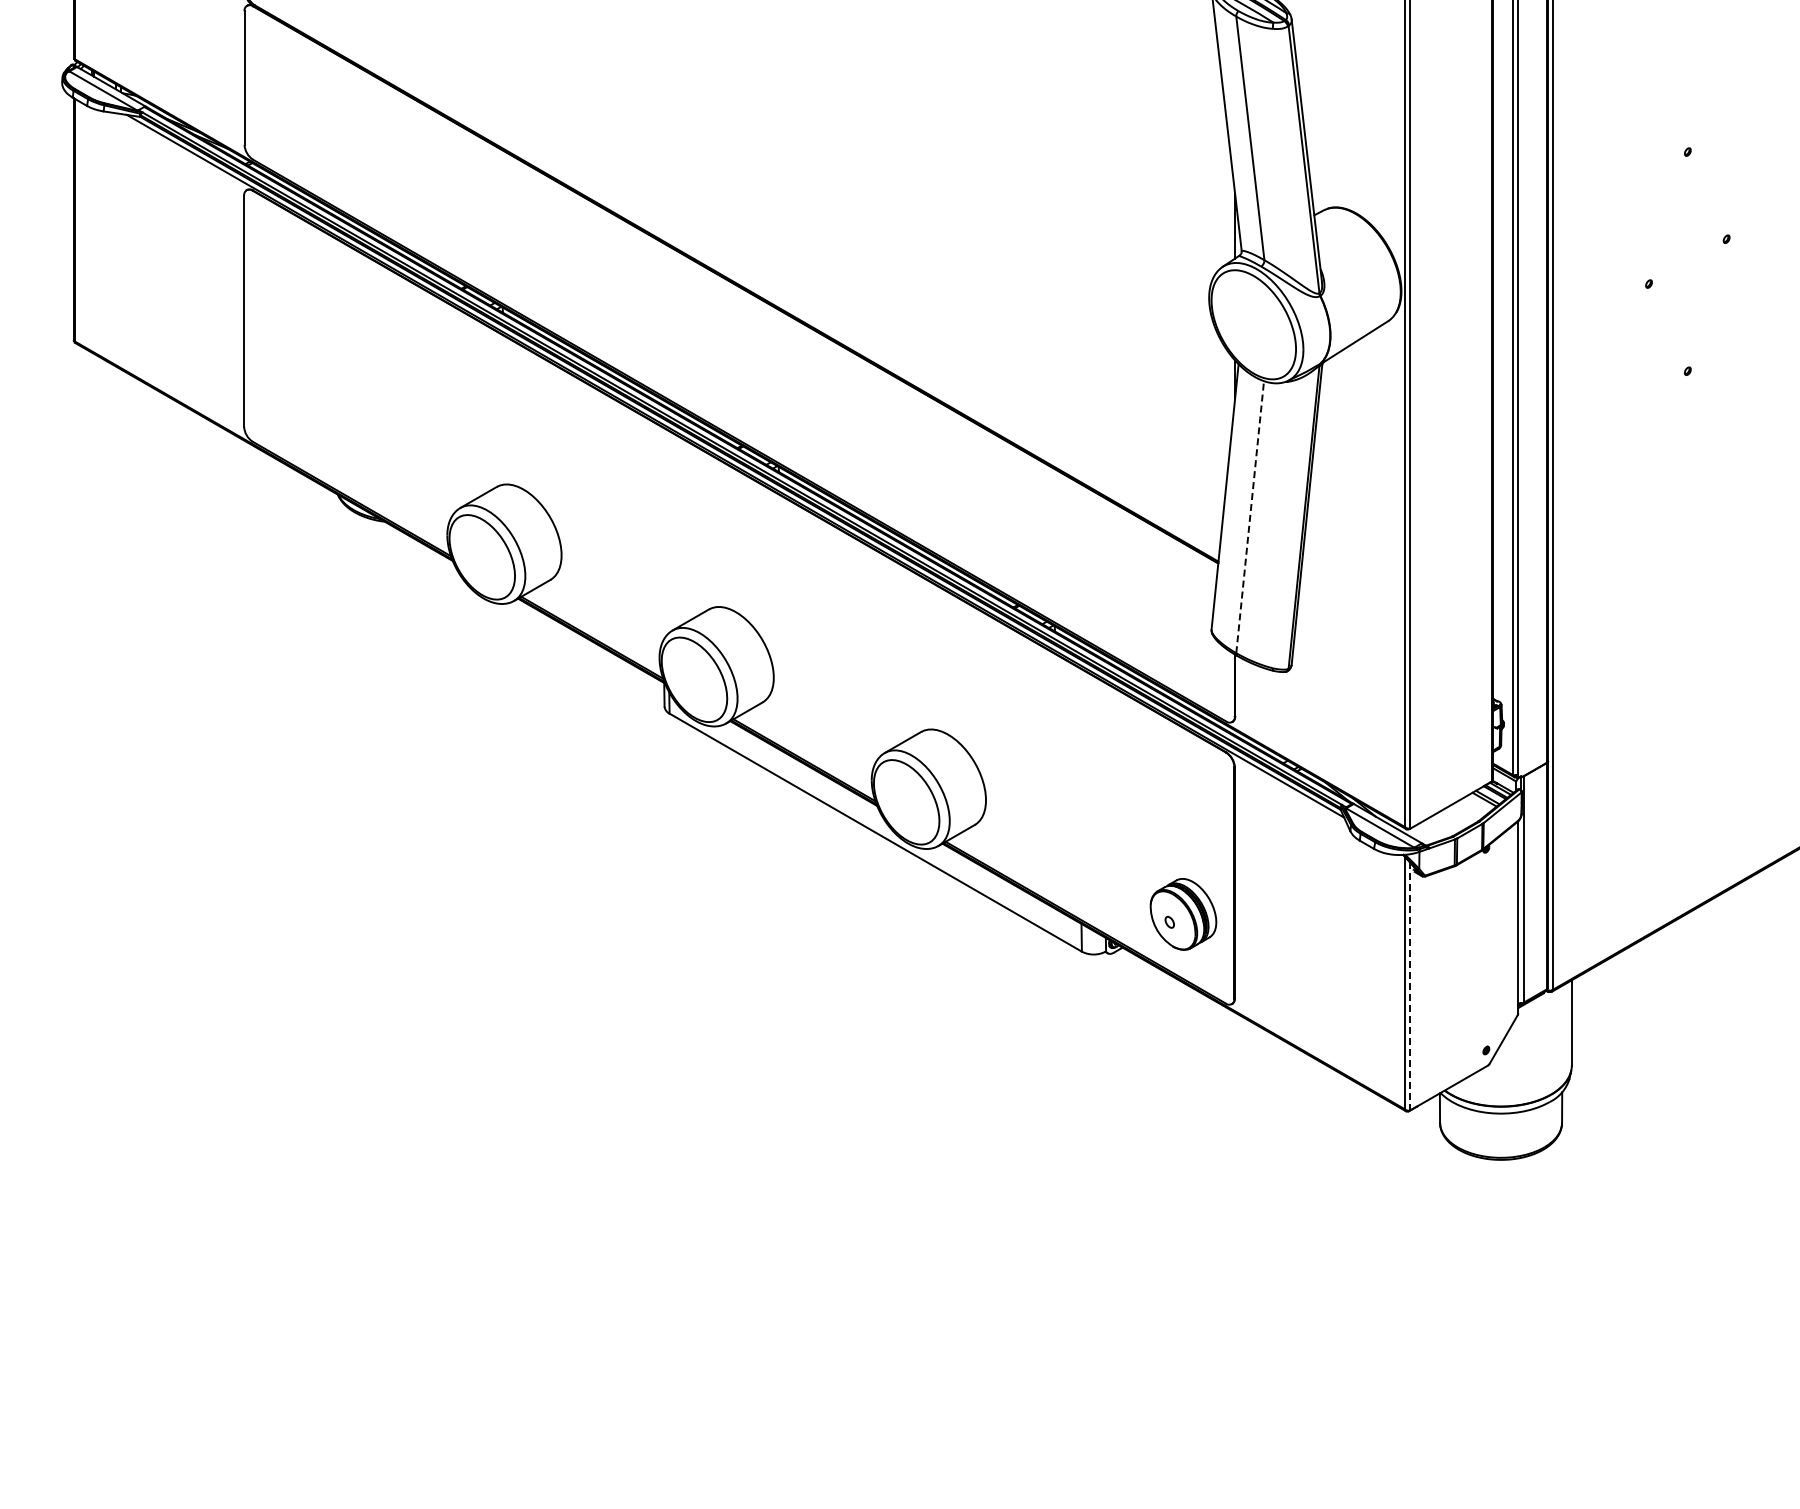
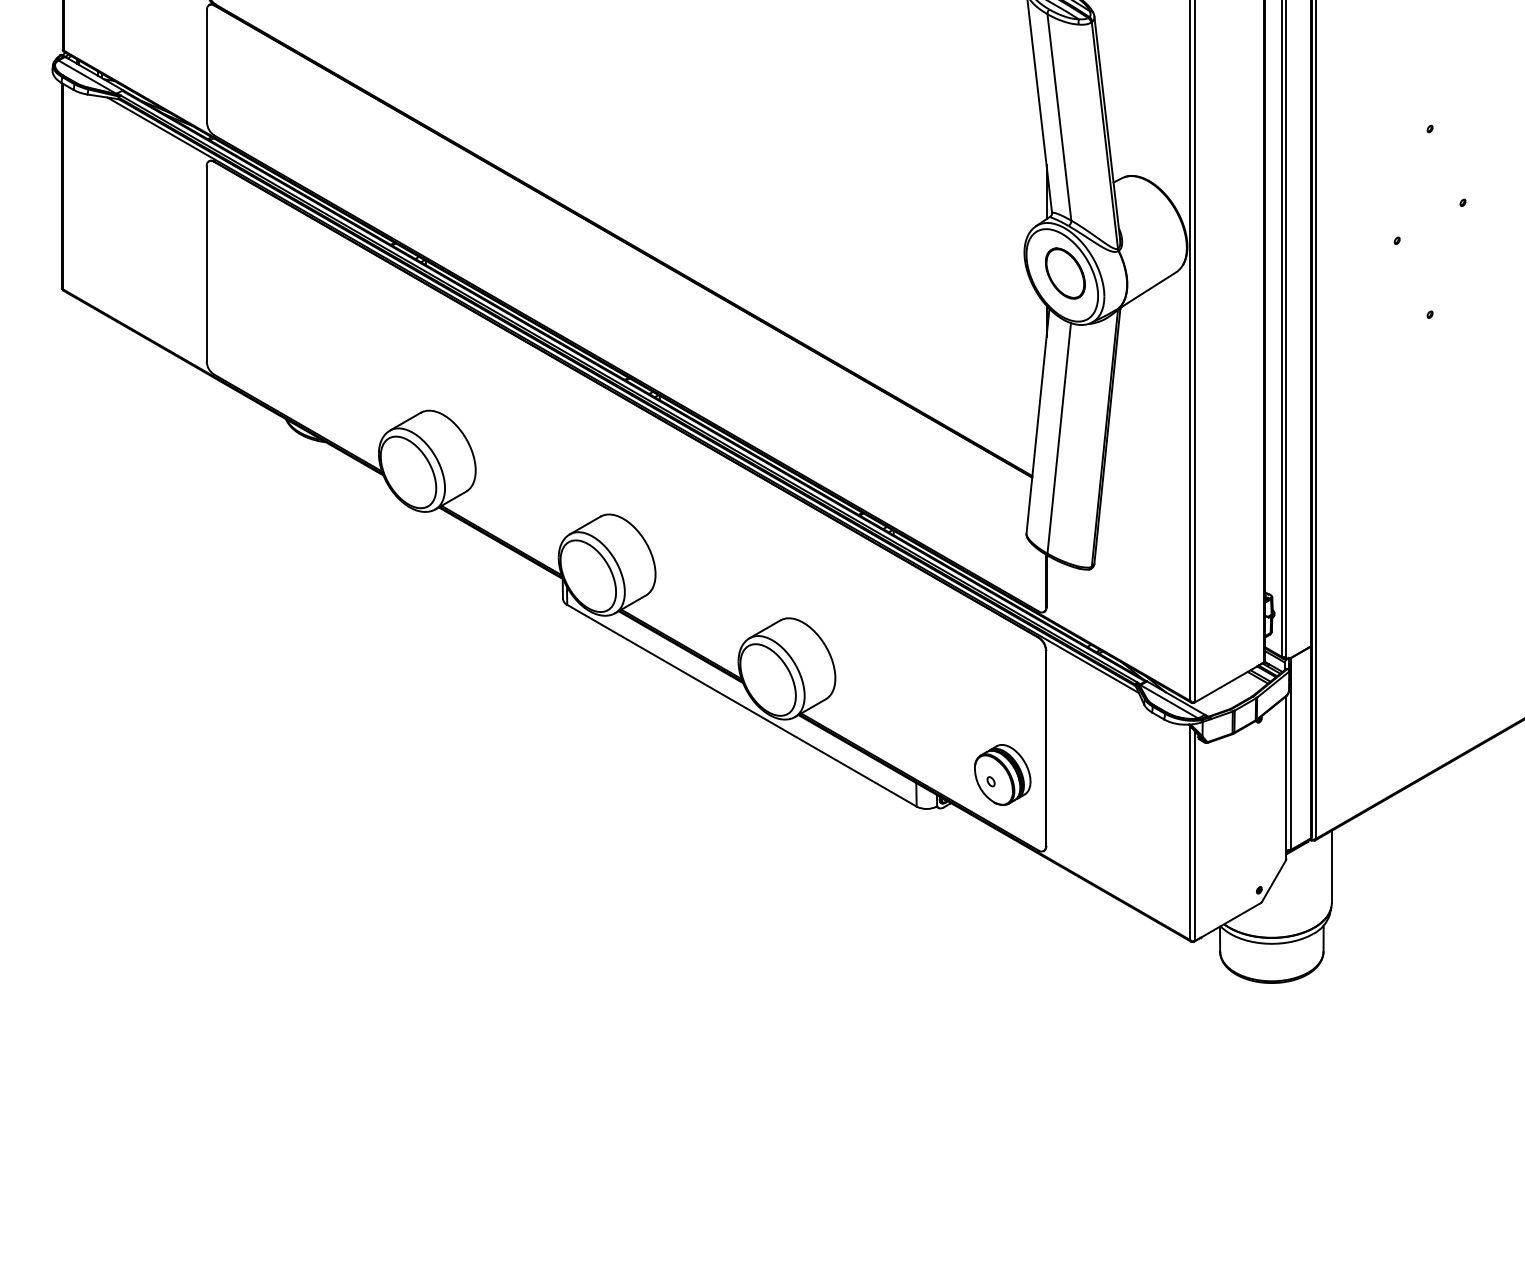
part: (1257, 322) -> (1065, 273), added
line: (1250, 517) -> (1059, 438), dashed -> solid
line: (1410, 986) -> (1195, 836), dashed -> solid

